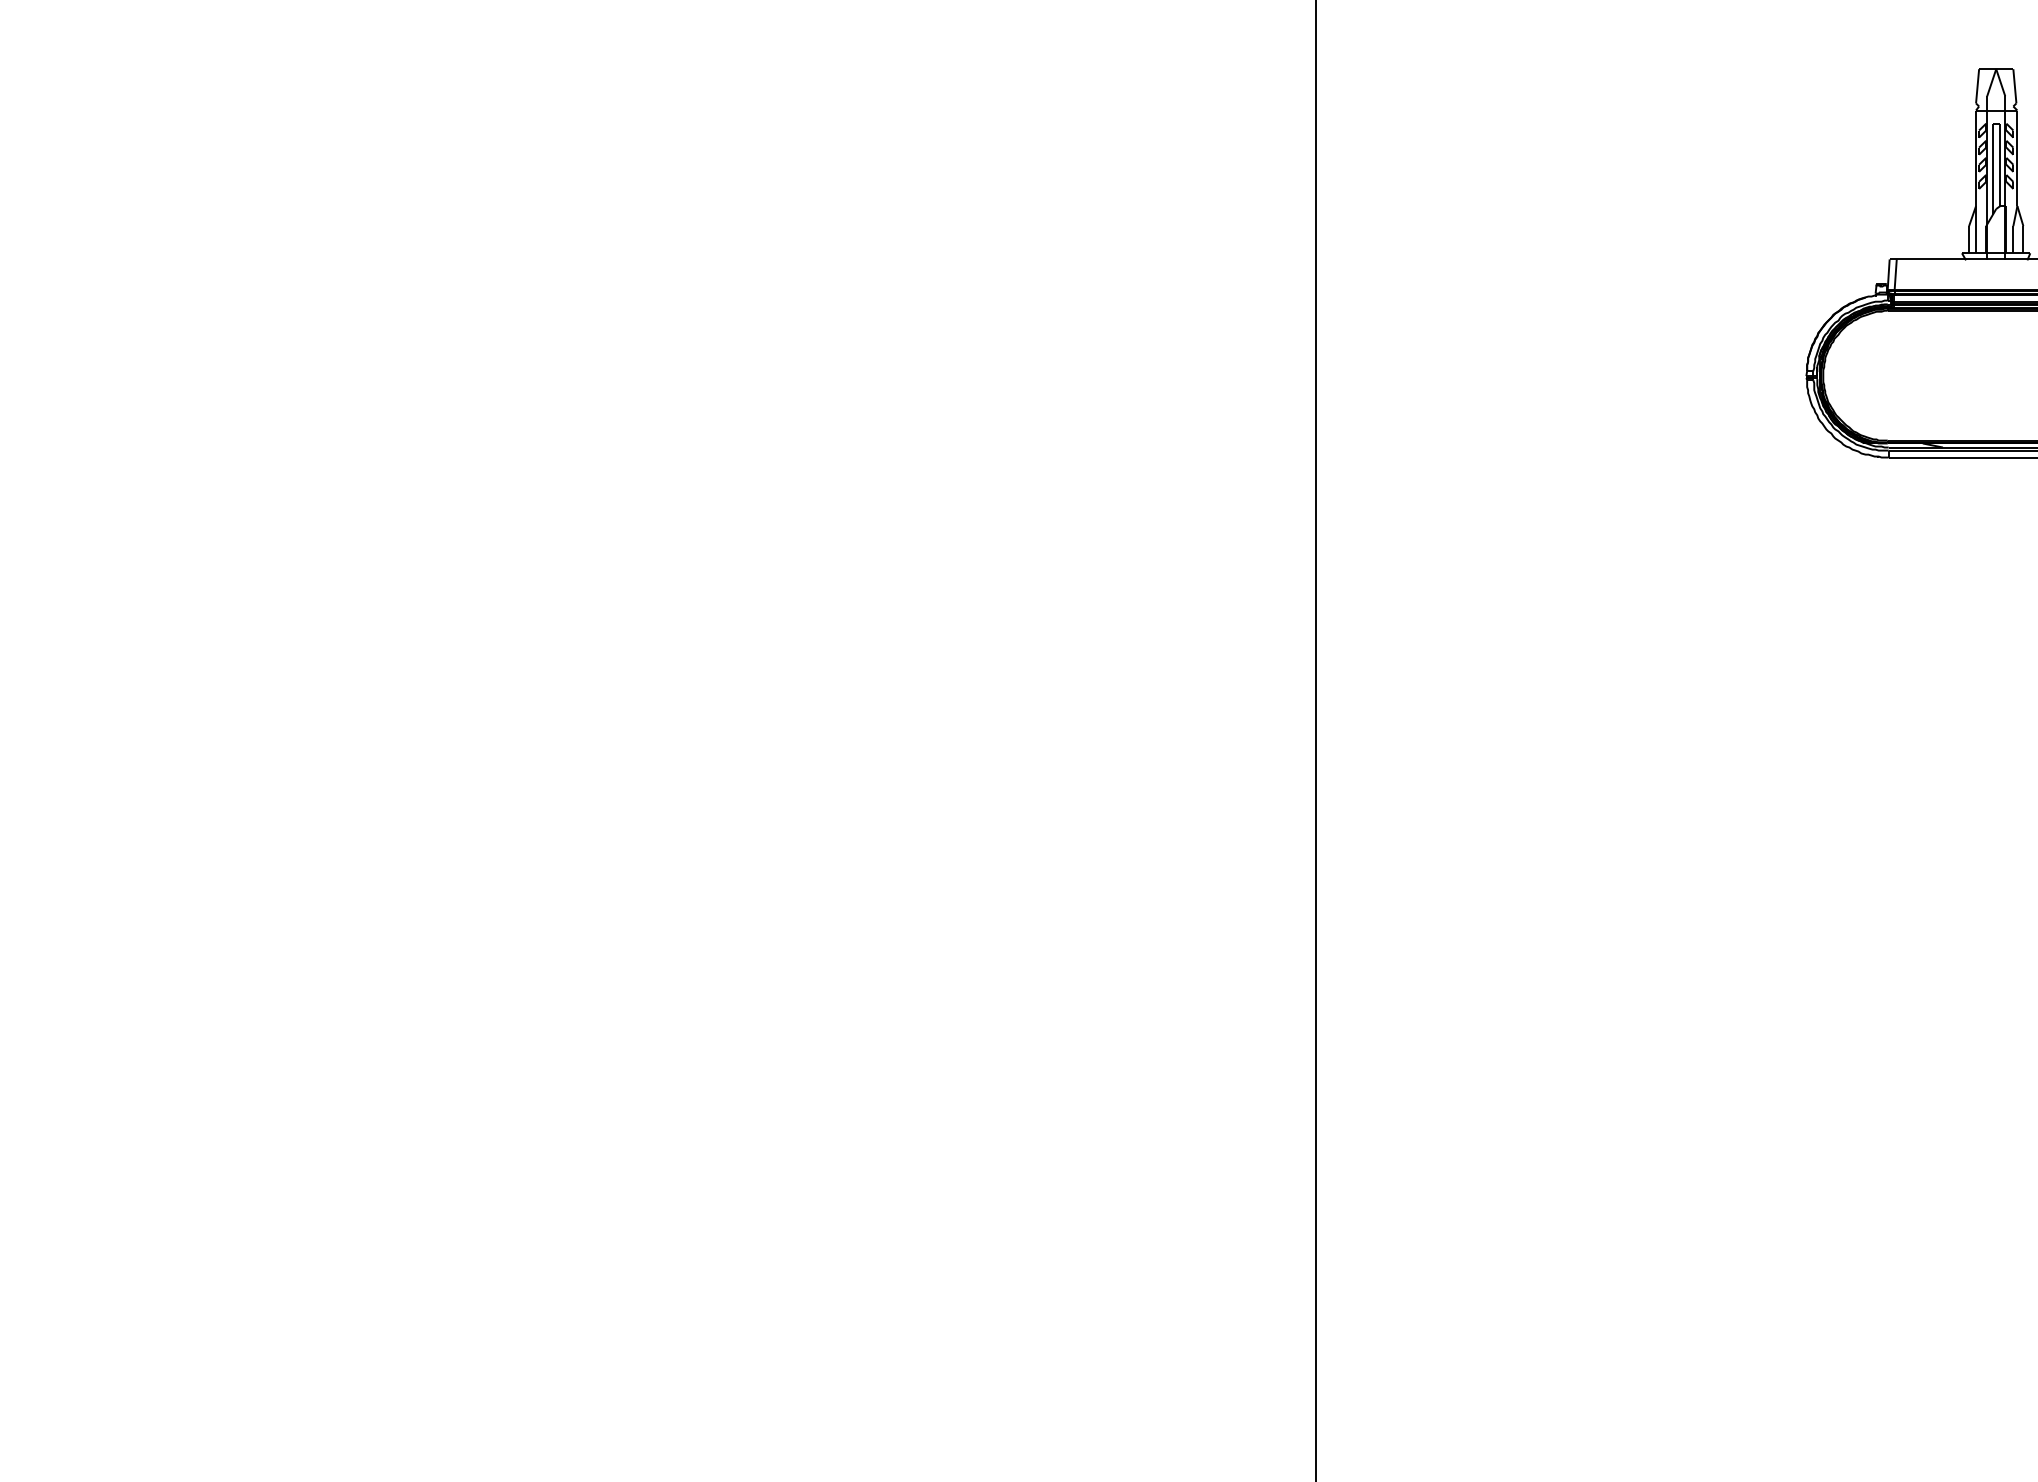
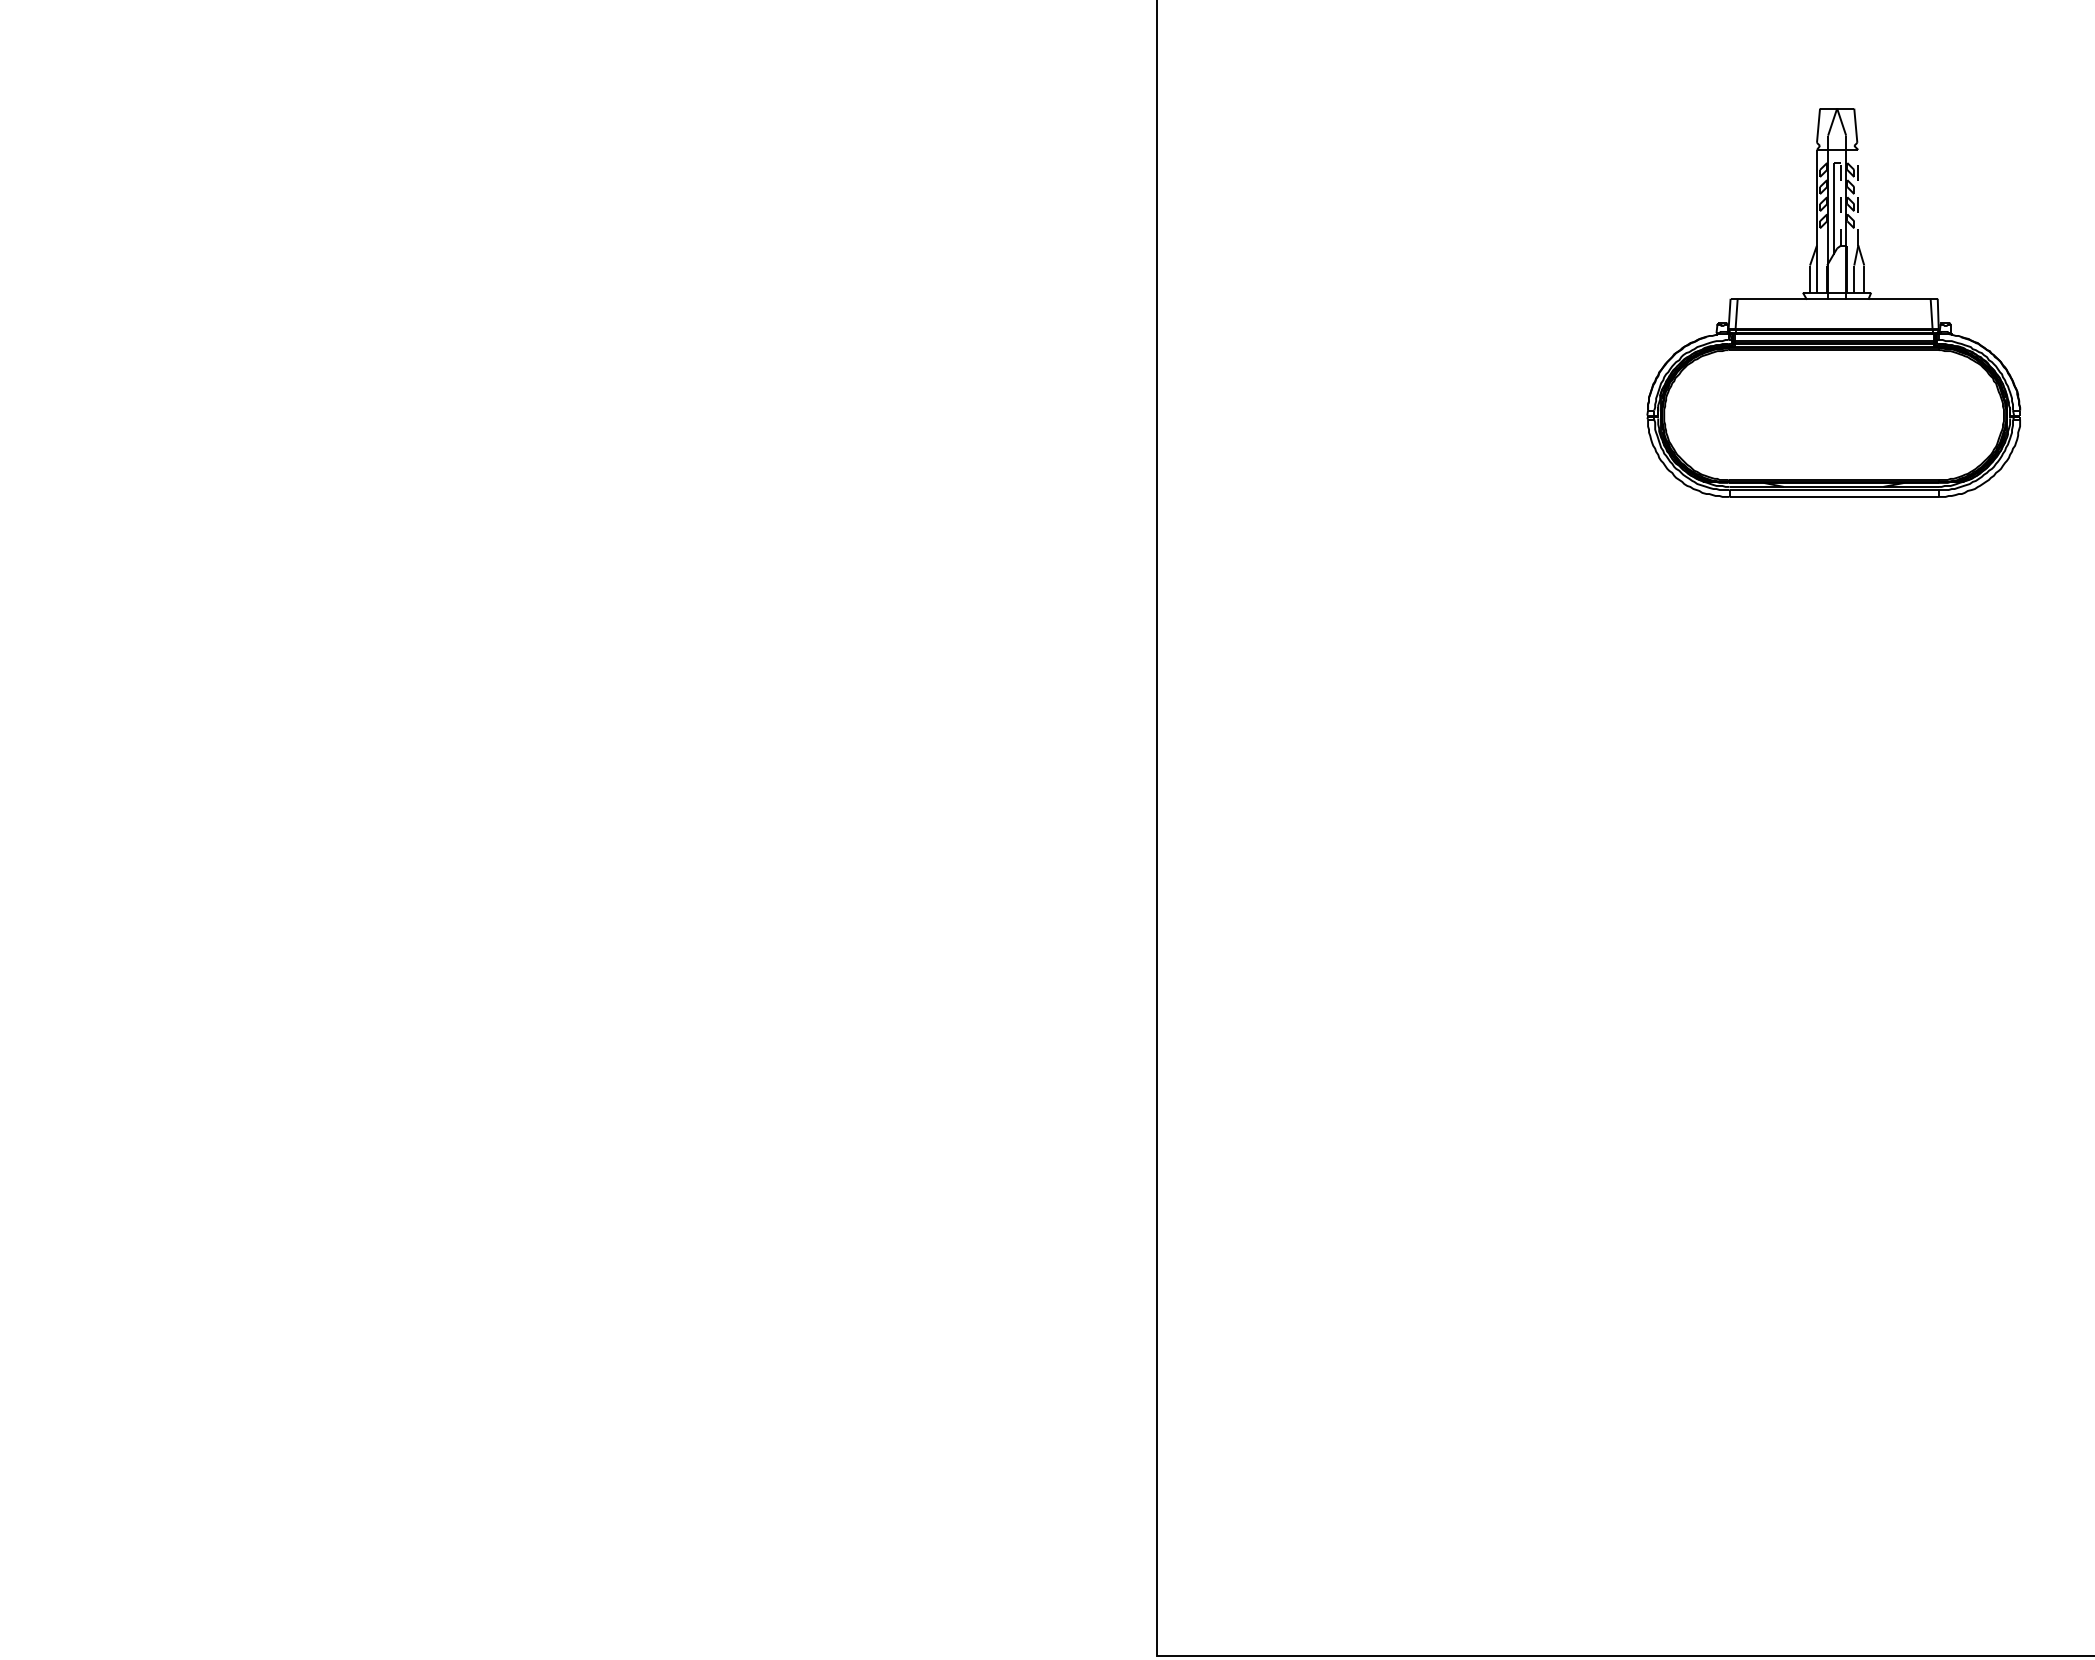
line: (2017, 158) -> (1858, 197), solid -> dashed
line: (2000, 164) -> (1841, 203), solid -> dashed

